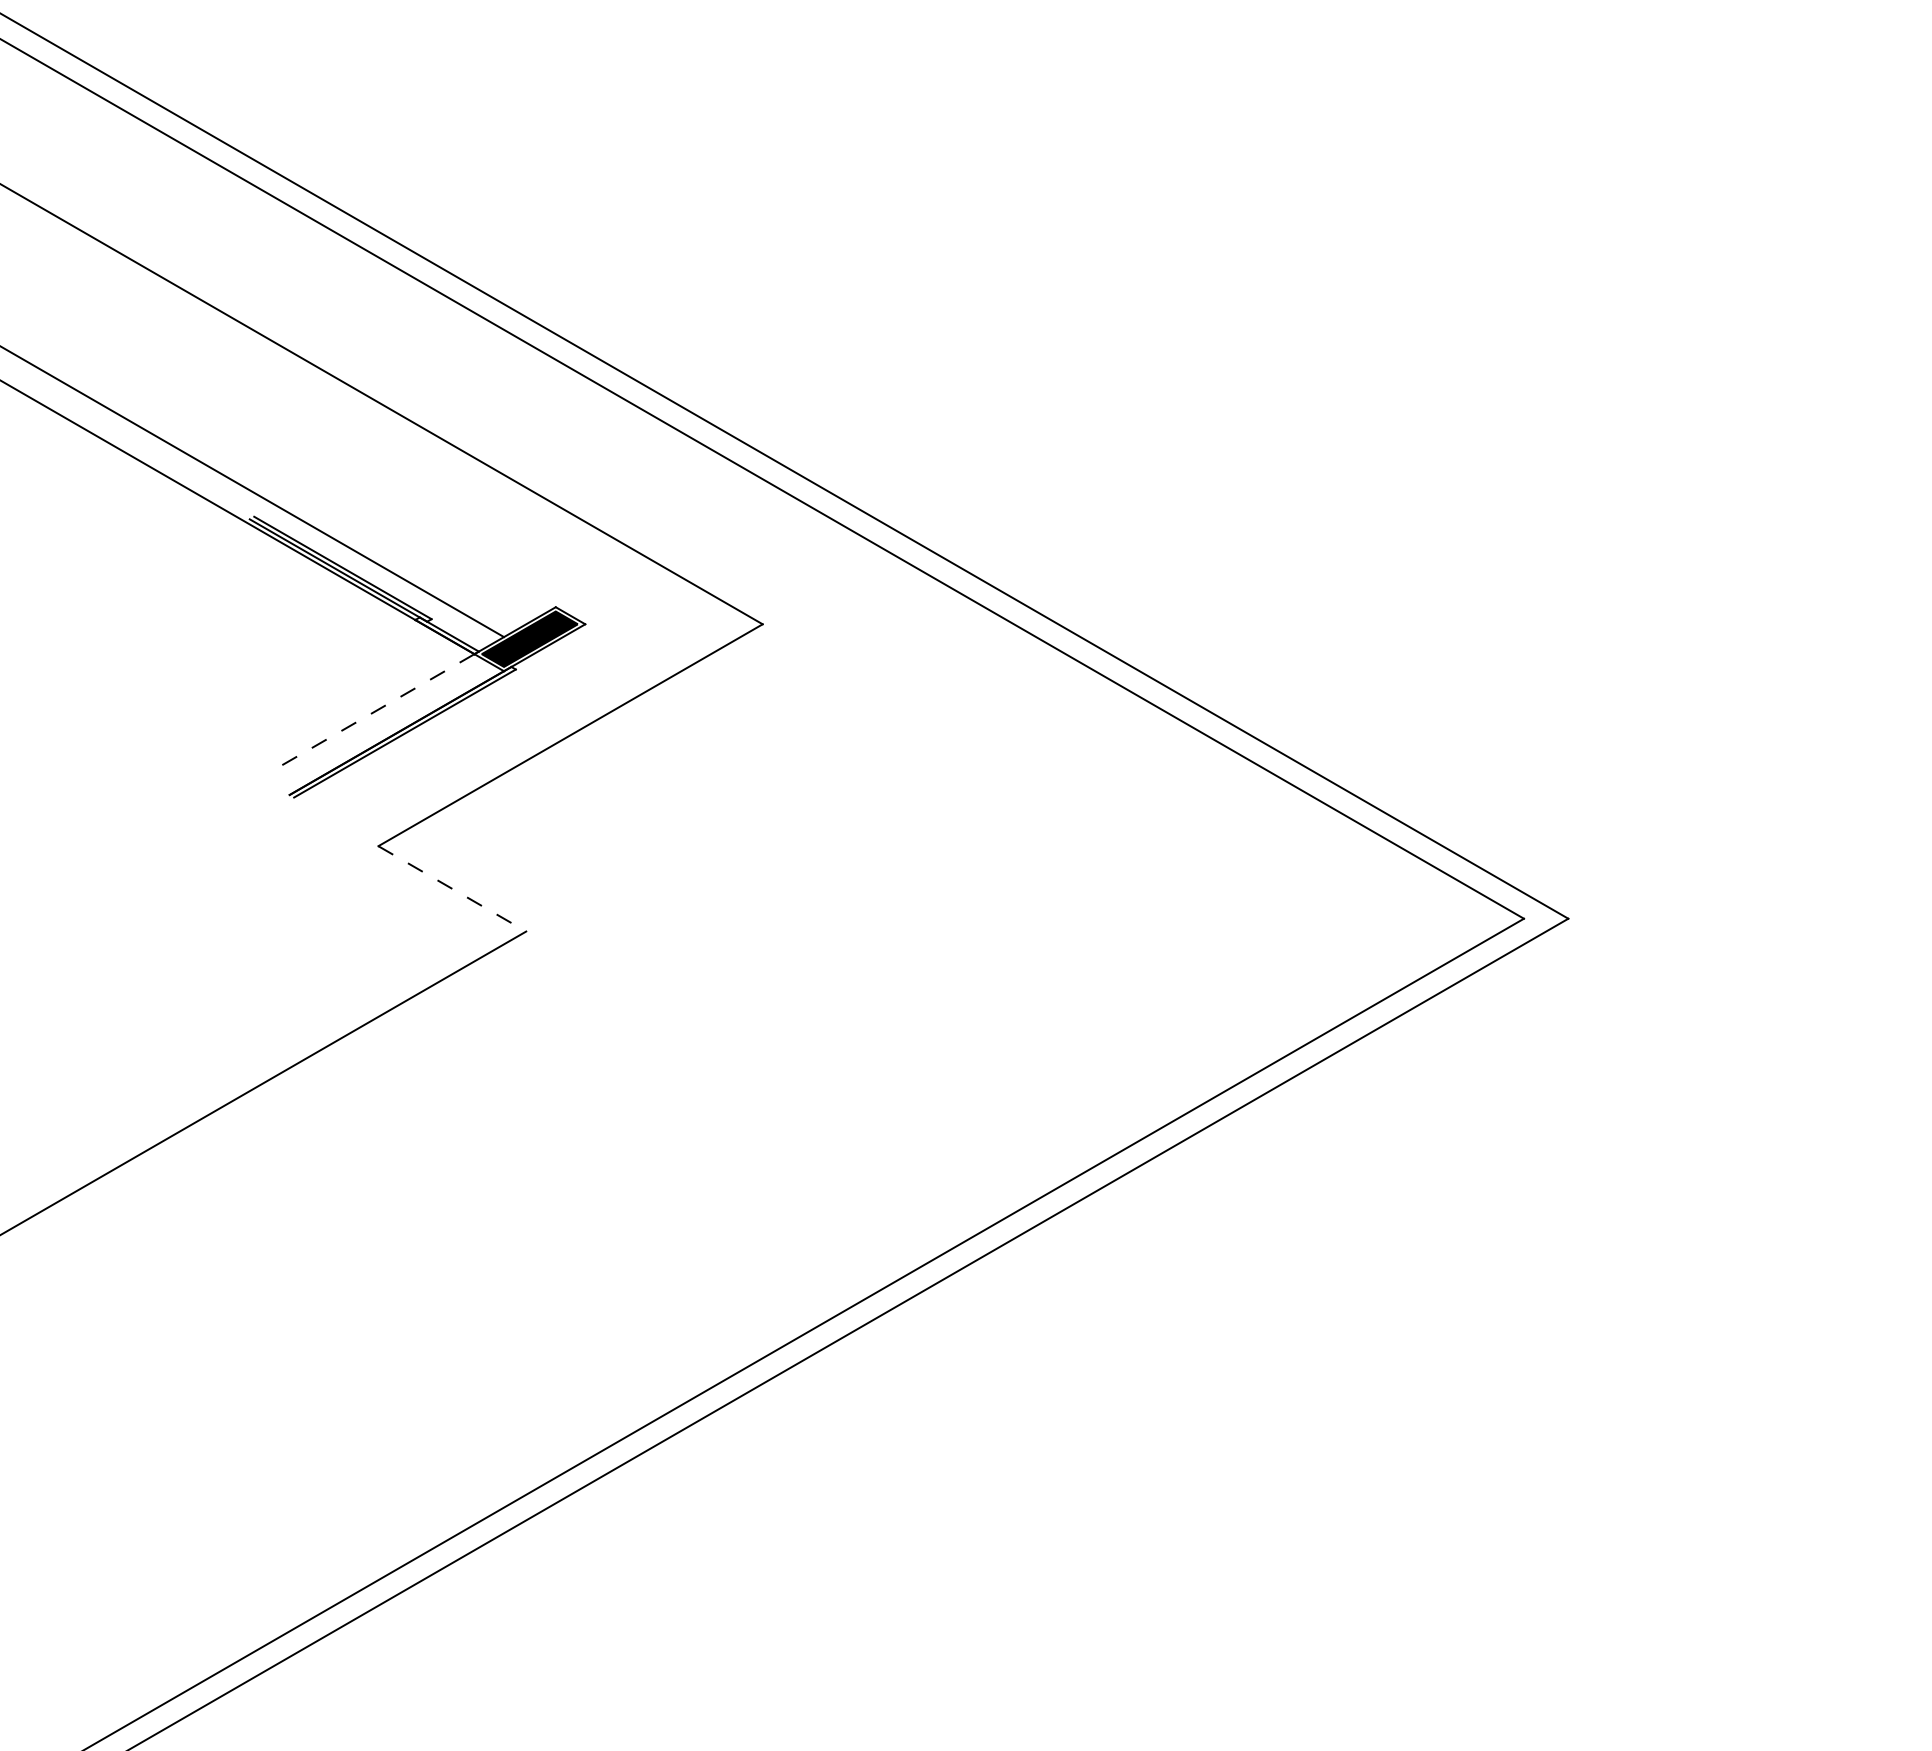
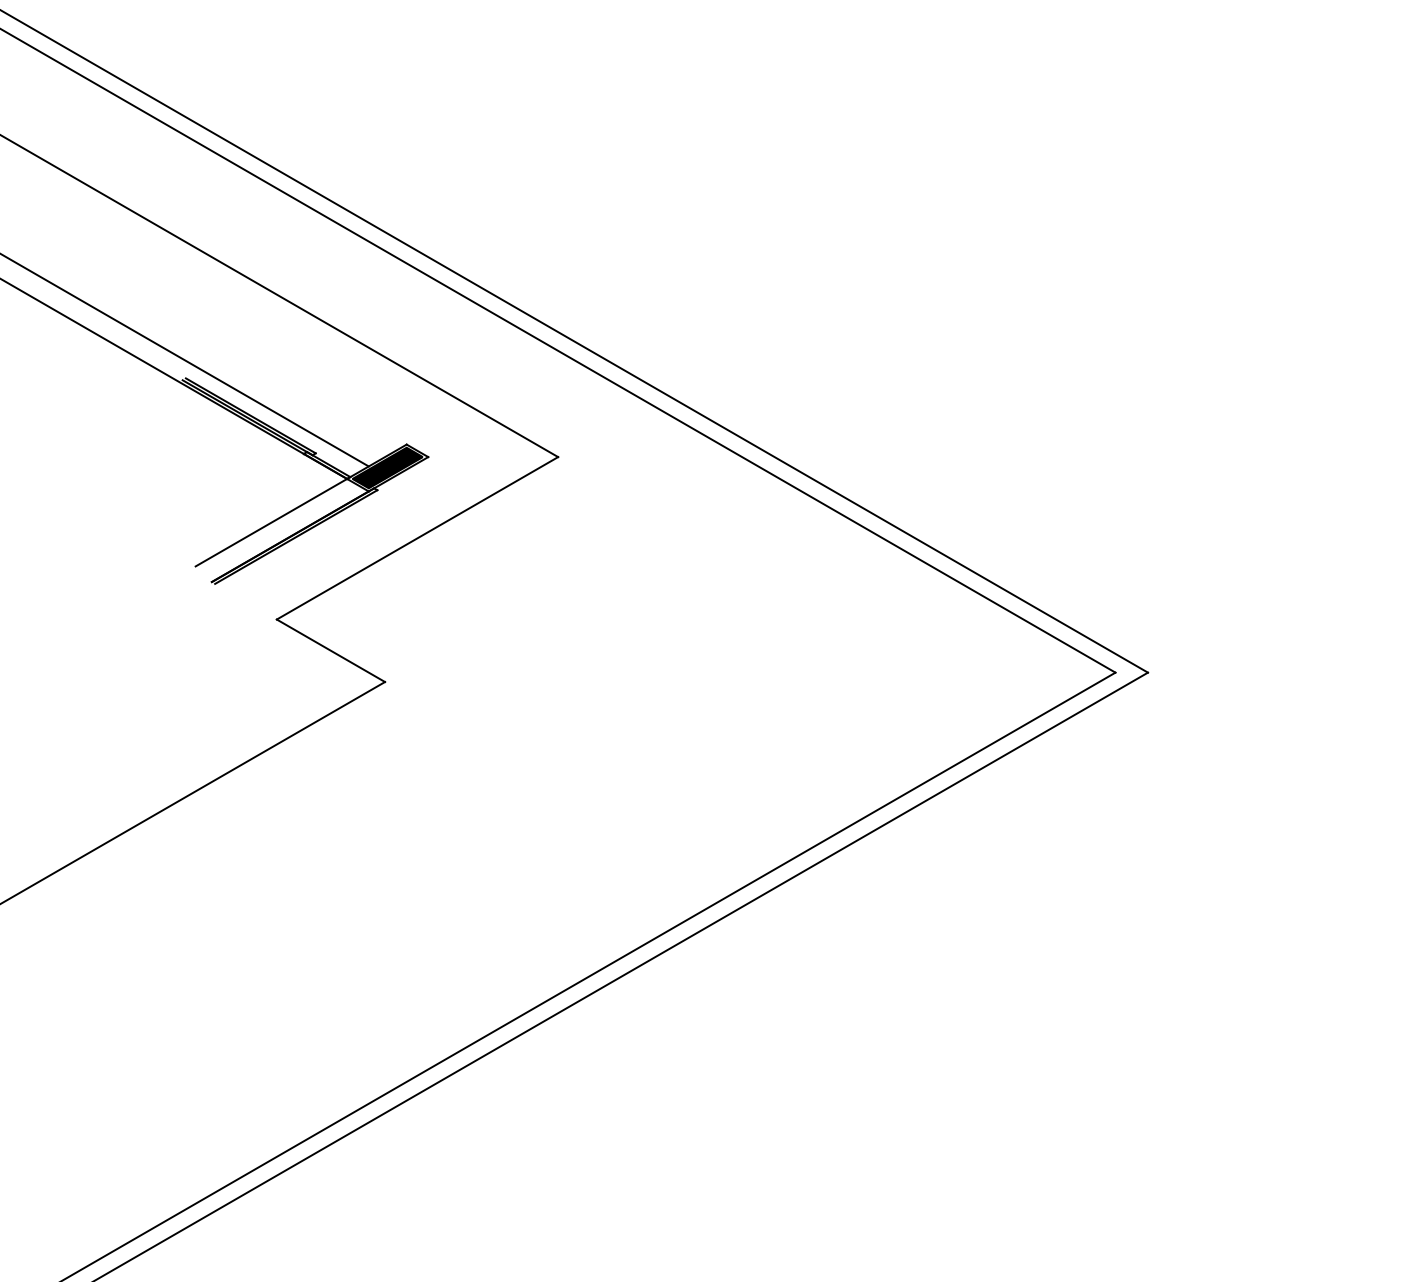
line: (370, 714) -> (271, 523), dashed -> solid
line: (452, 889) -> (331, 651), dashed -> solid

